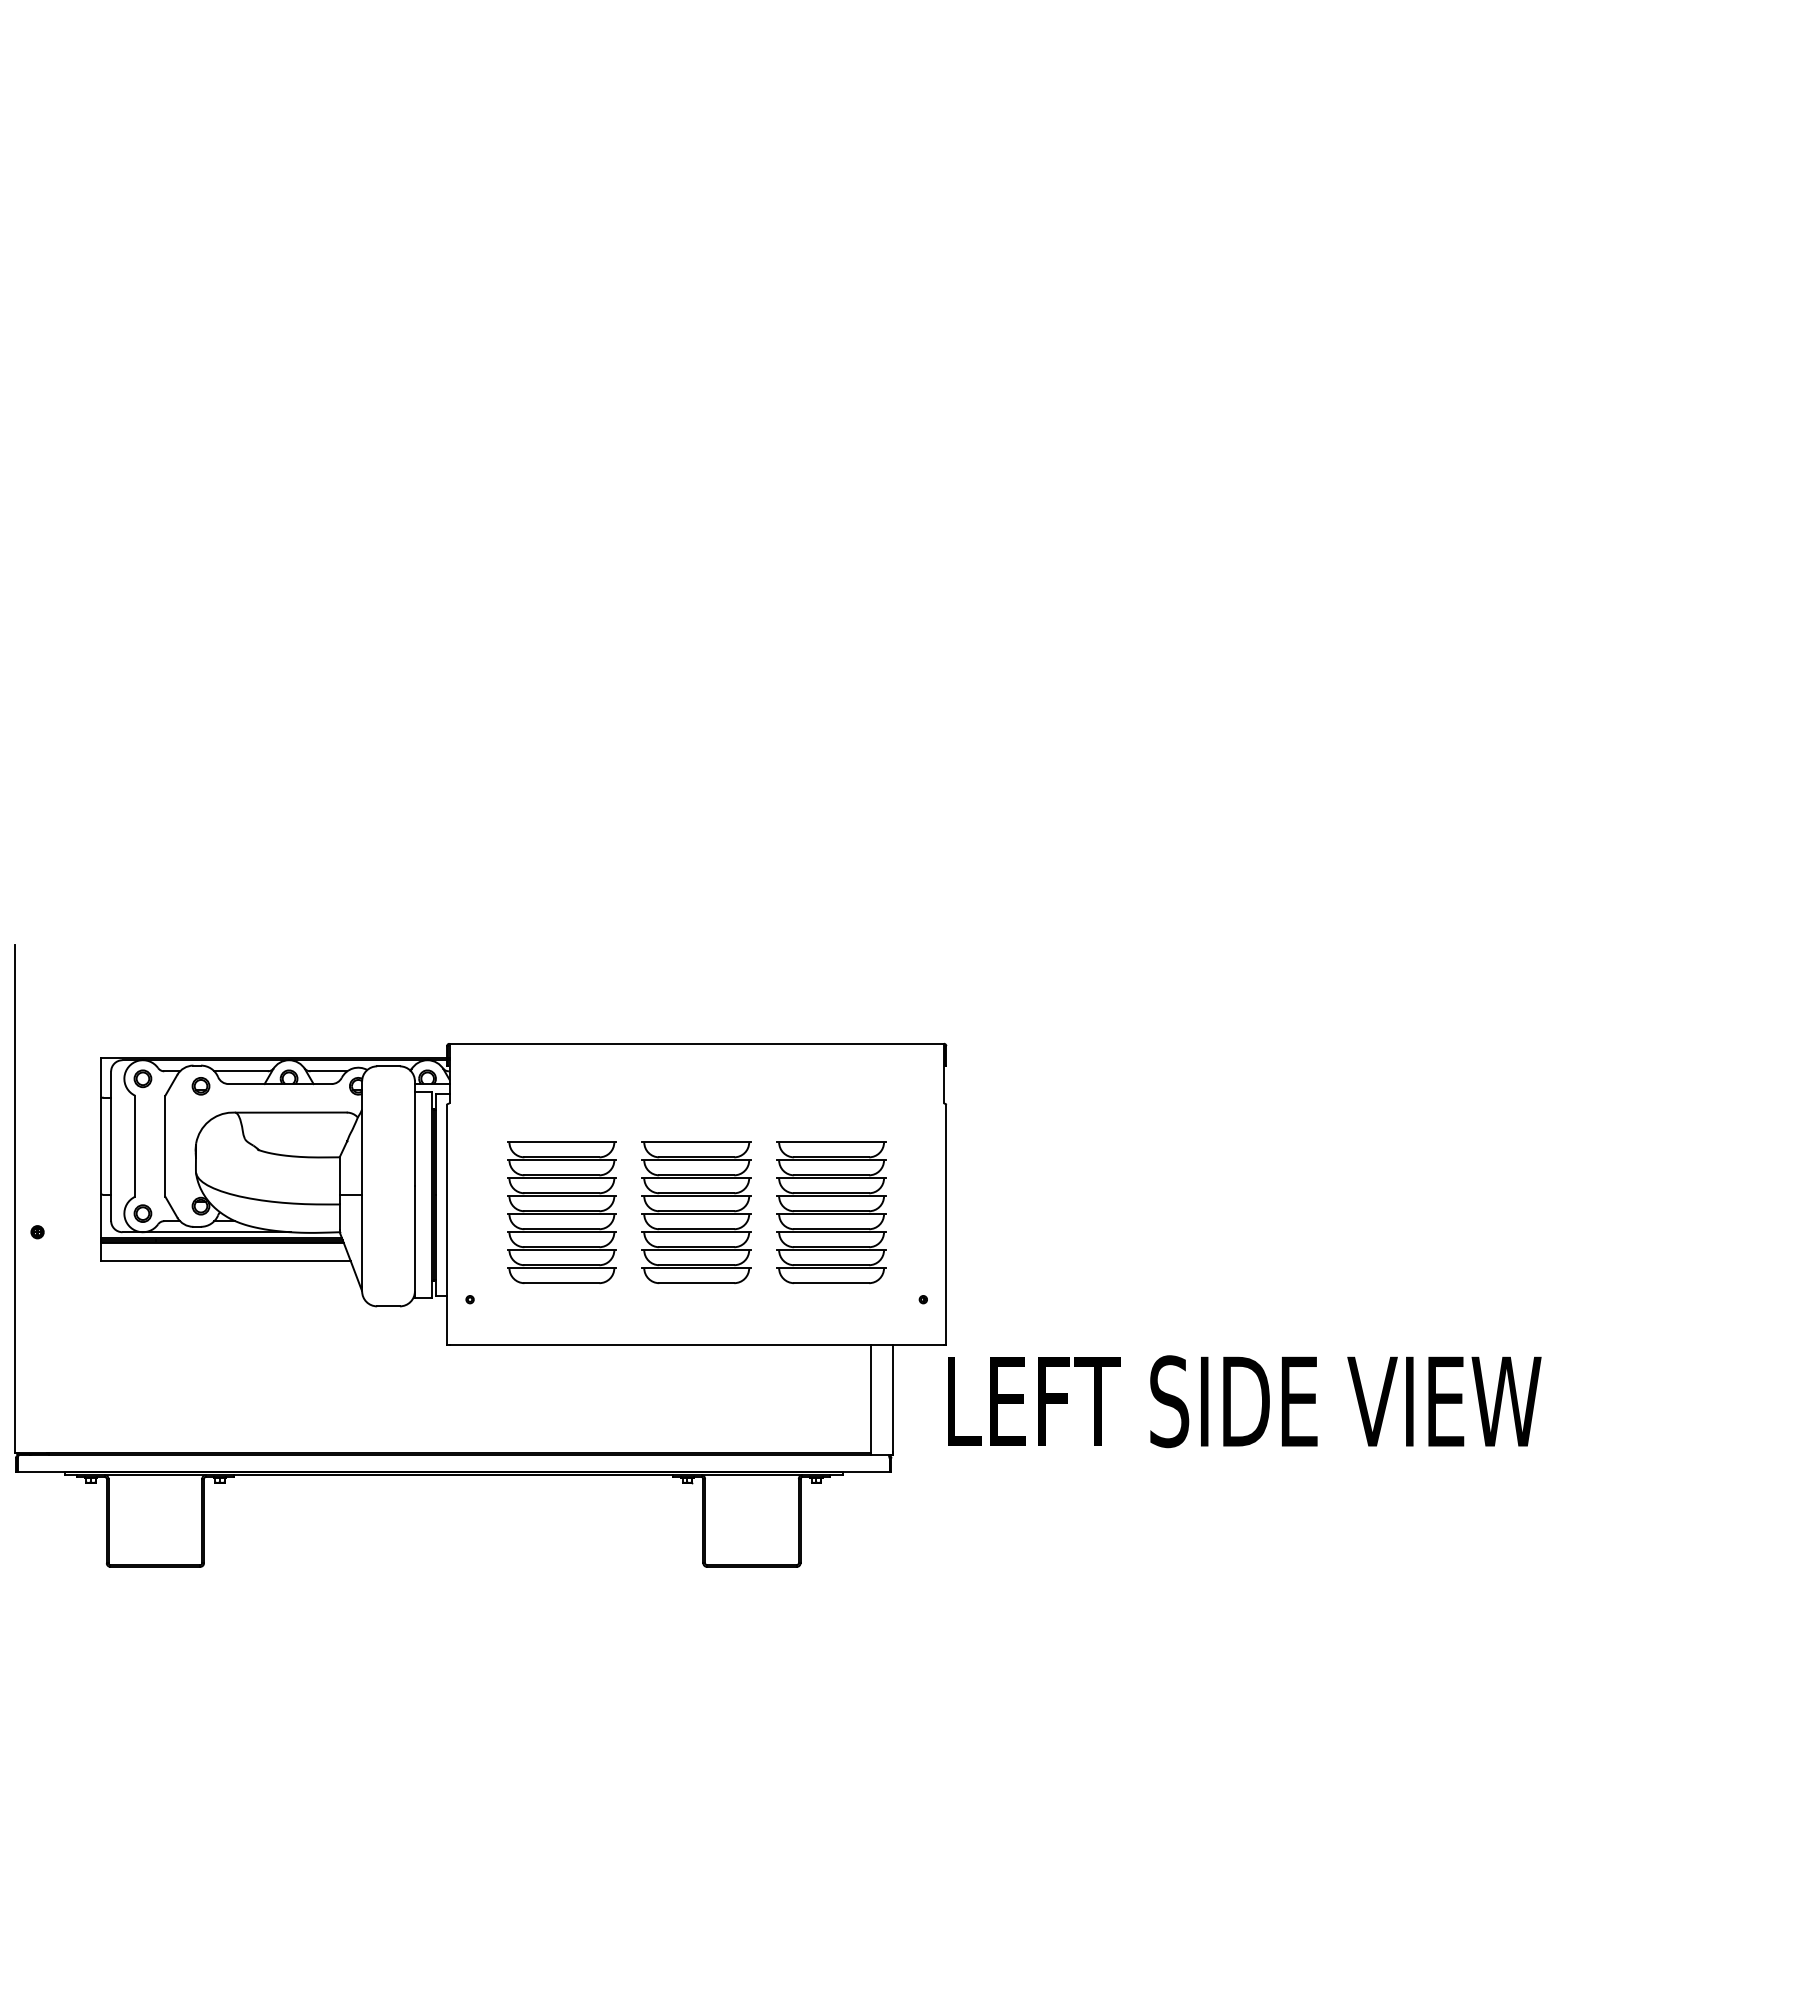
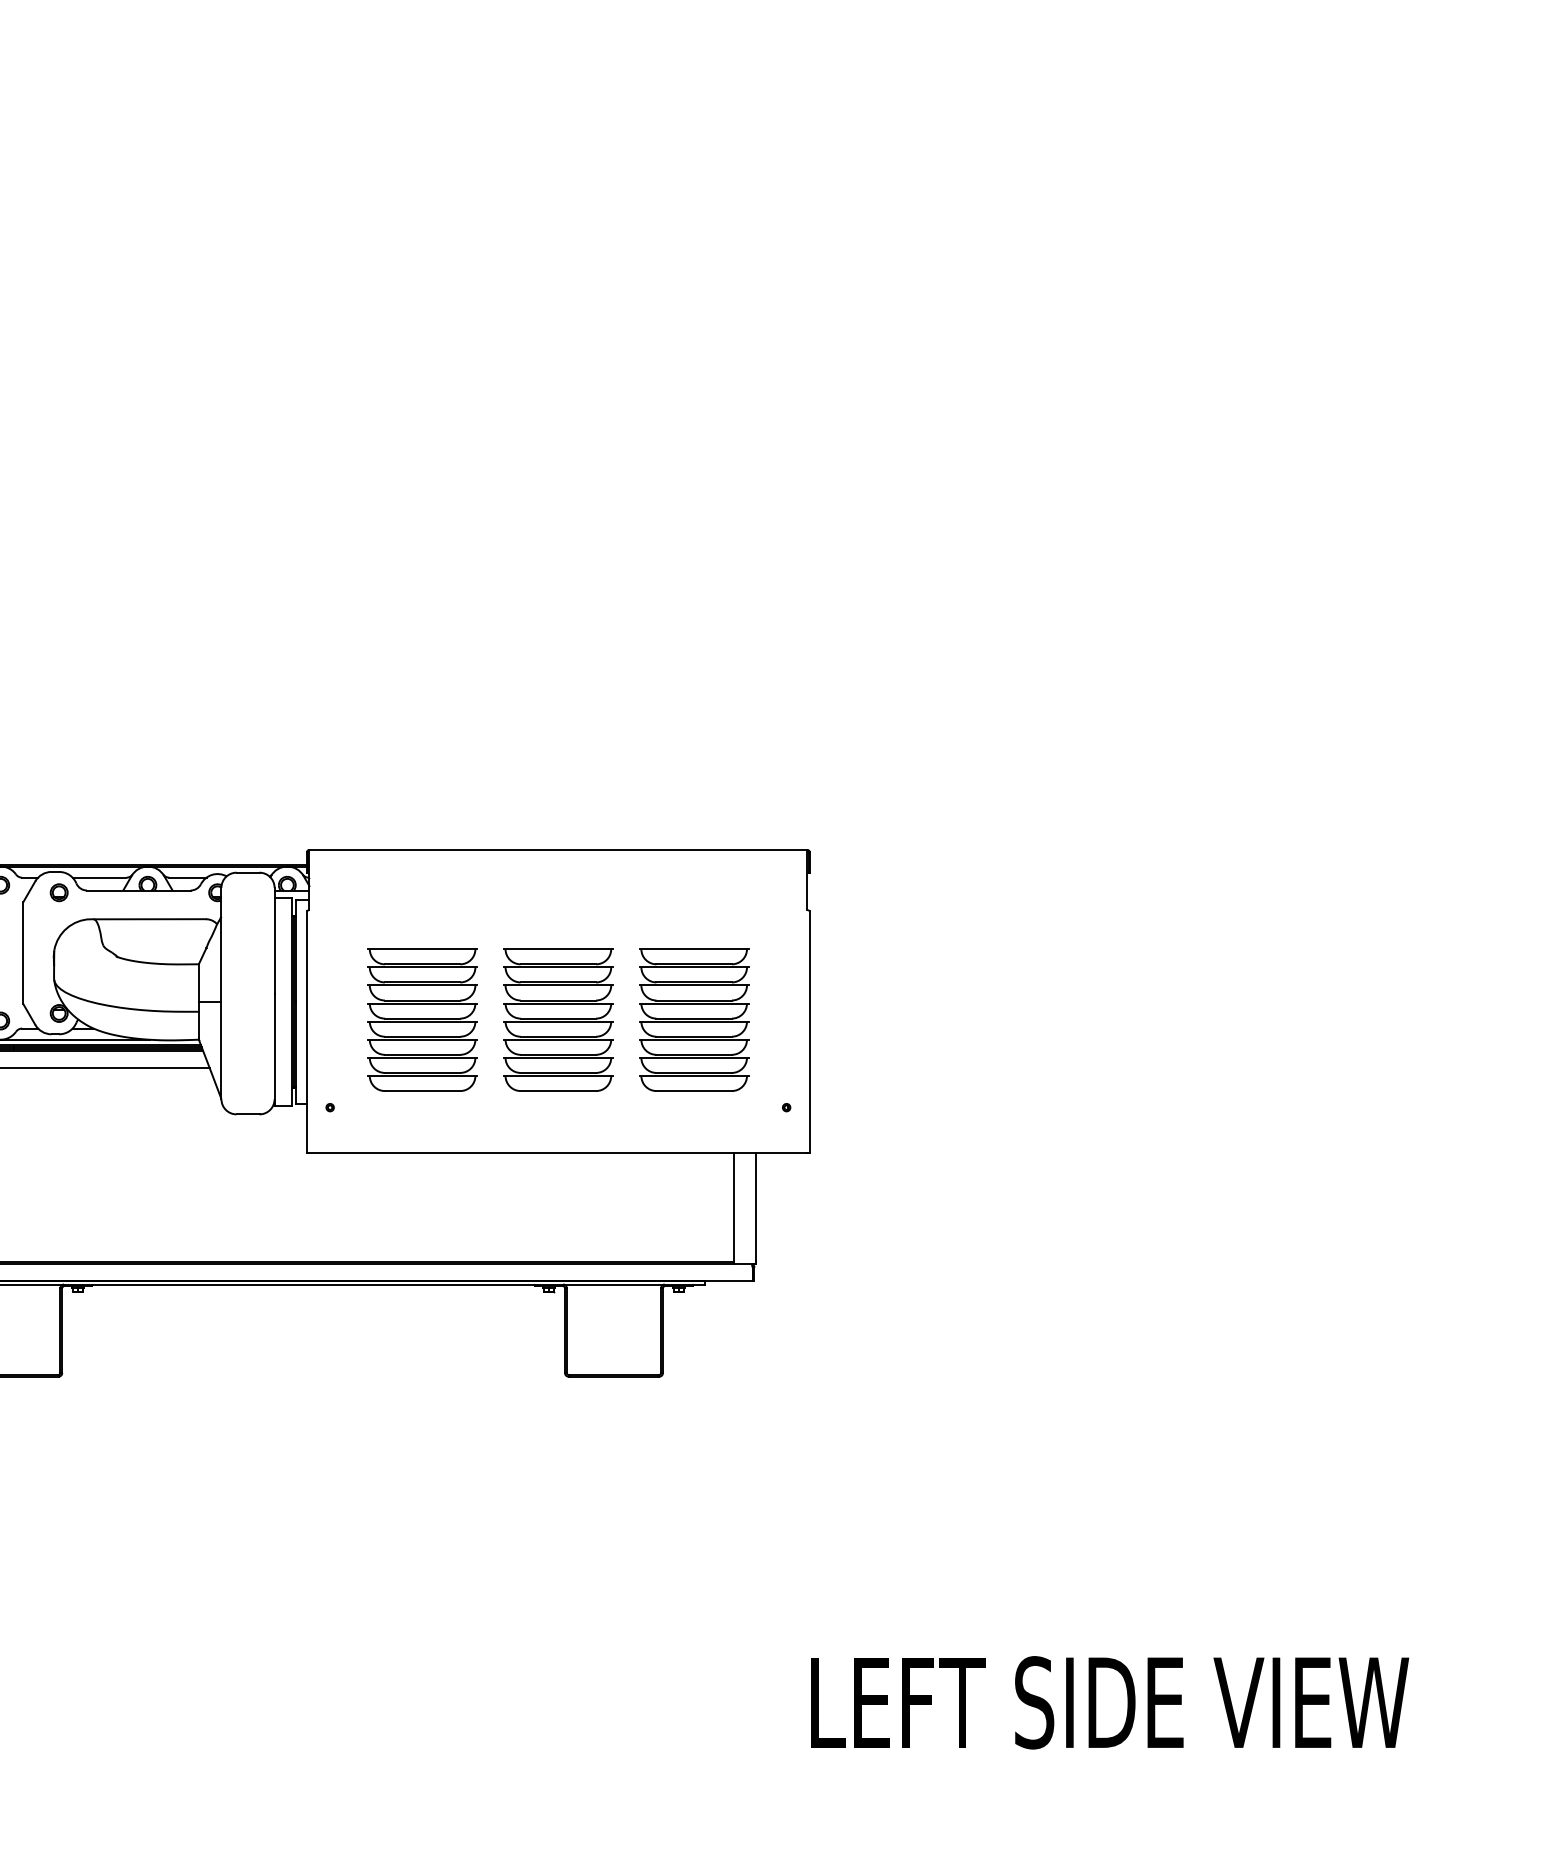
text: (1244, 1401) -> (1109, 1702), moved

